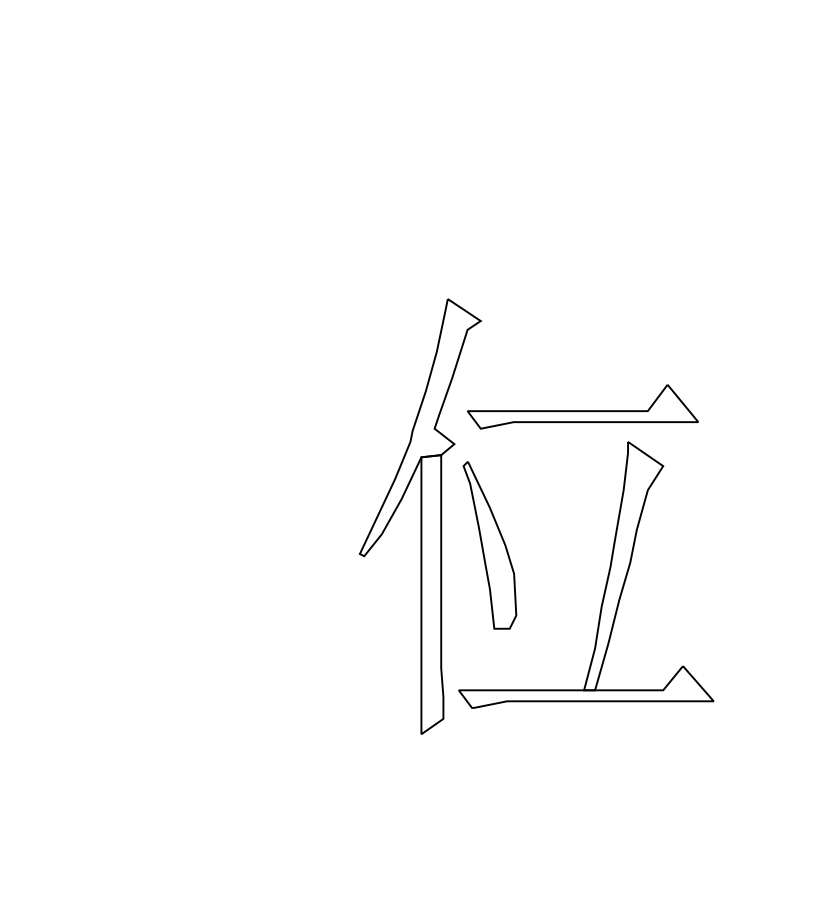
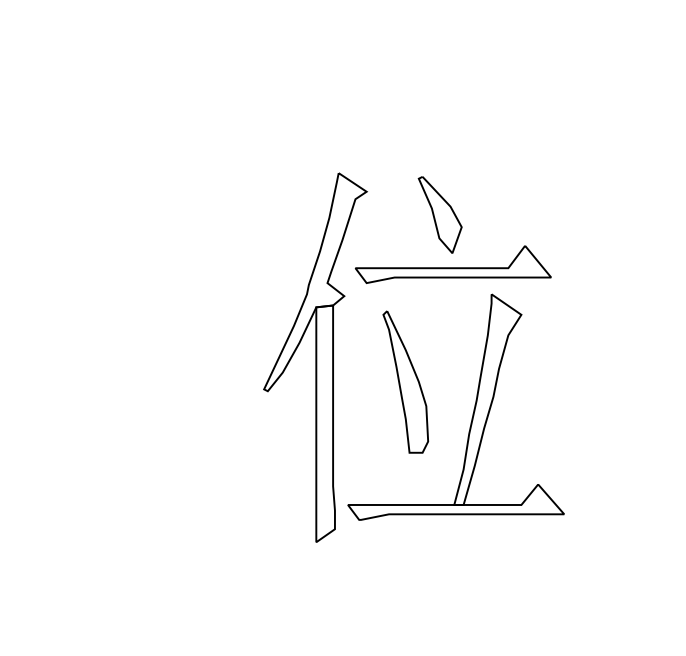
part: (567, 348) -> (440, 215), added
part: (489, 545) -> (405, 382), moved

